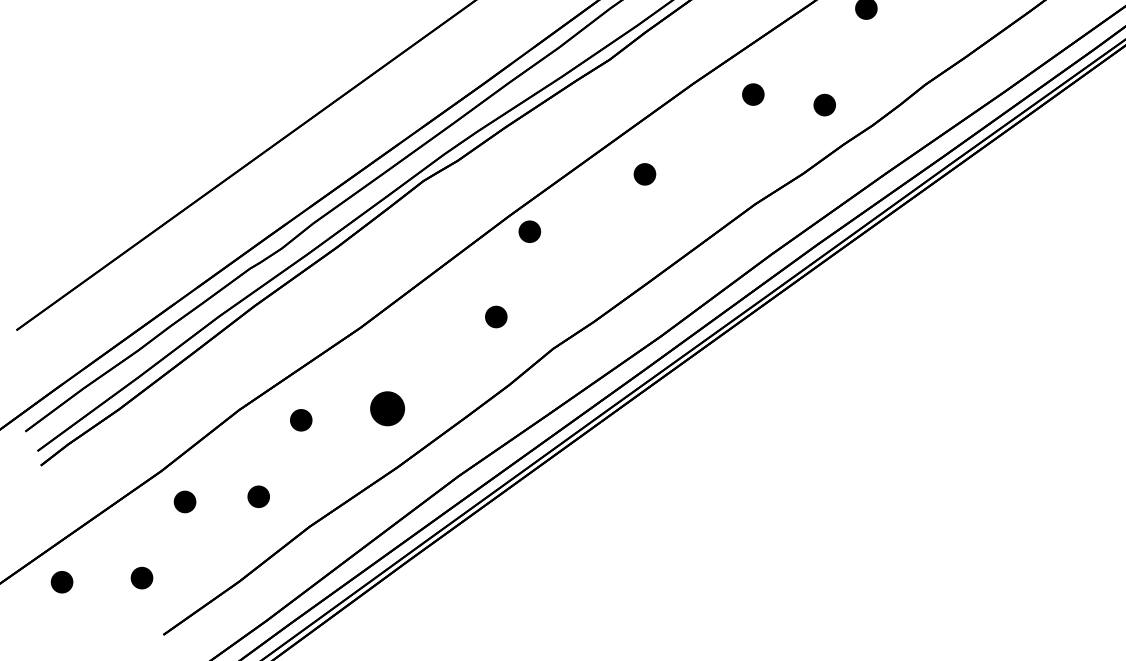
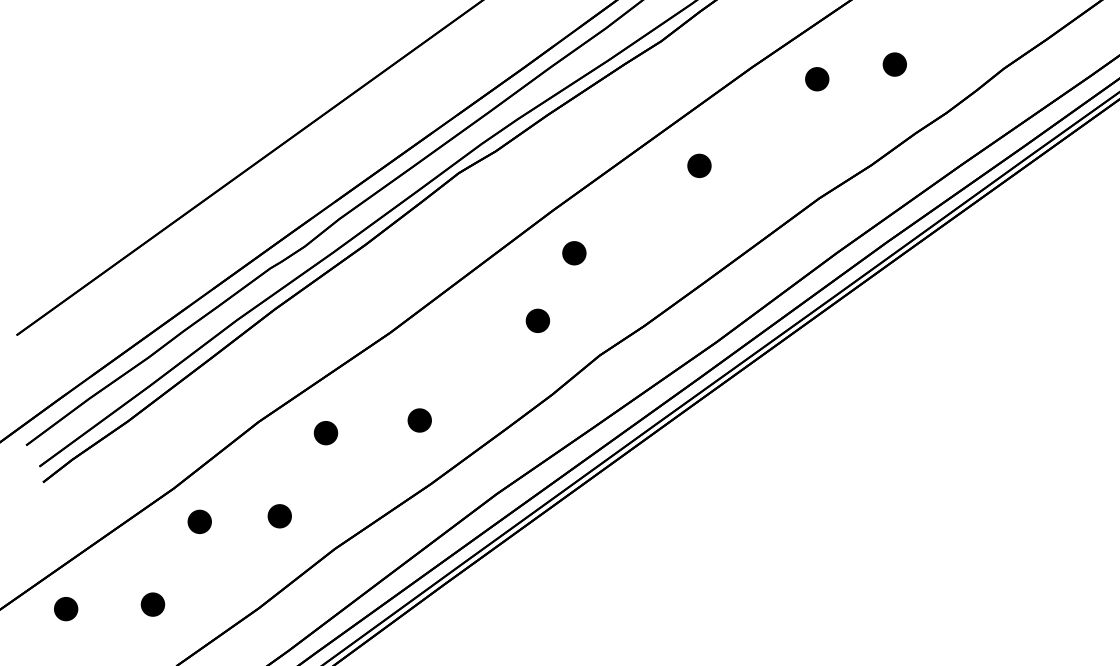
part: (824, 104) -> (894, 63), moved
part: (529, 231) -> (574, 252), moved
part: (387, 408) -> (419, 420), size x0.62

